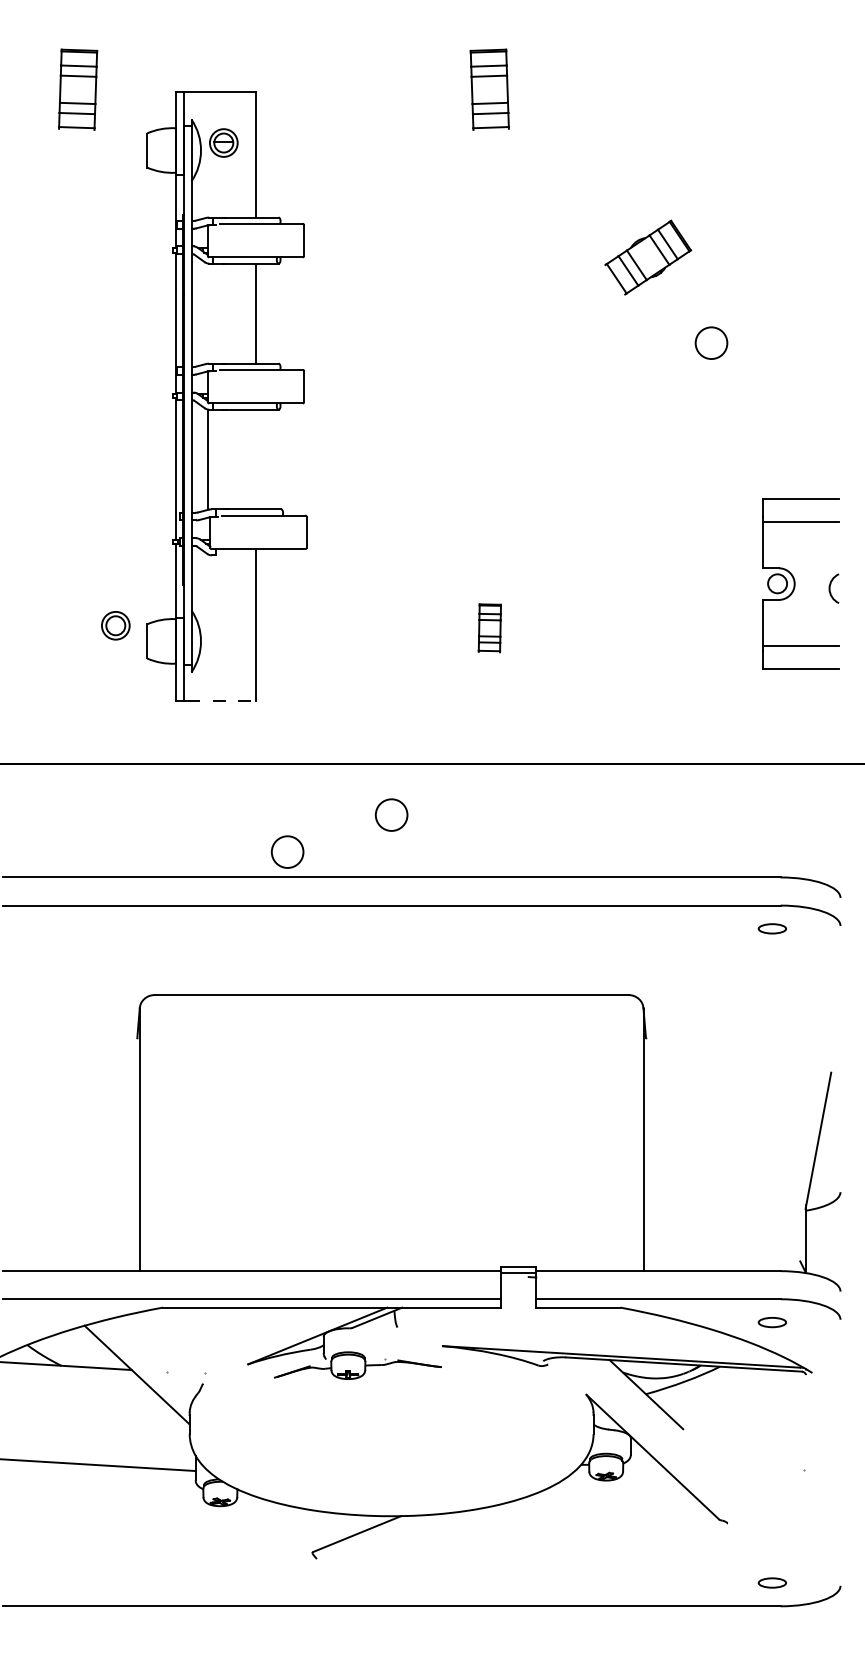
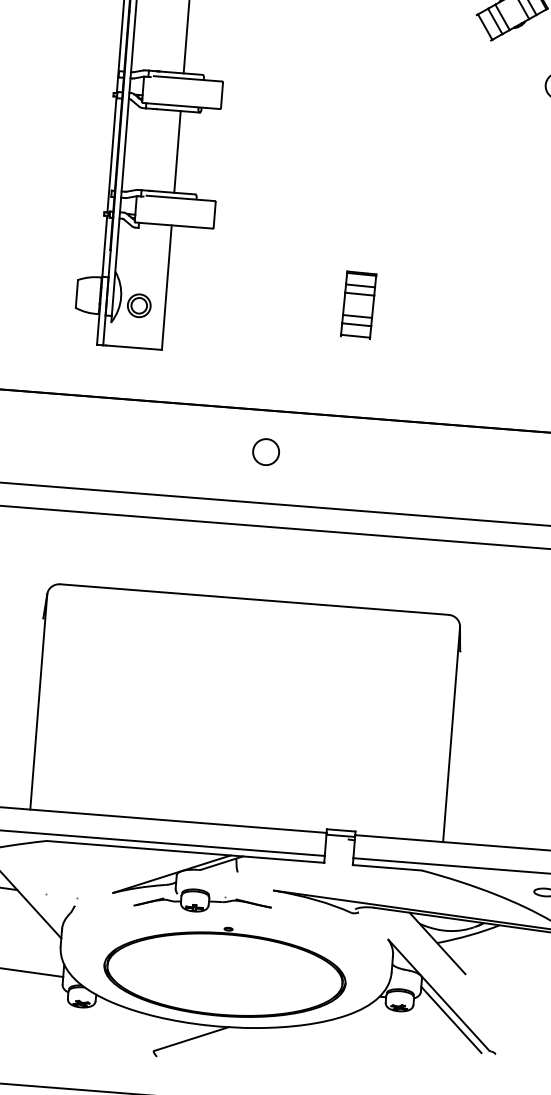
line: (207, 459) -> (177, 151), moved
part: (115, 625) -> (139, 305), moved
part: (489, 628) -> (358, 305), size x1.67
line: (221, 701) -> (134, 348), dashed -> solid
circle: (287, 851) -> (178, 475), removed
part: (391, 1448) -> (225, 971), added
line: (670, 1485) -> (451, 1019), added

